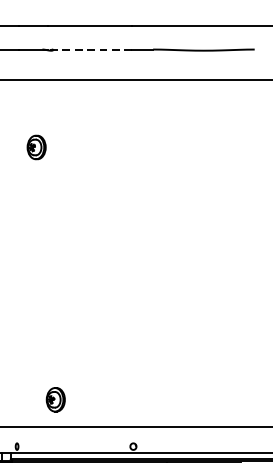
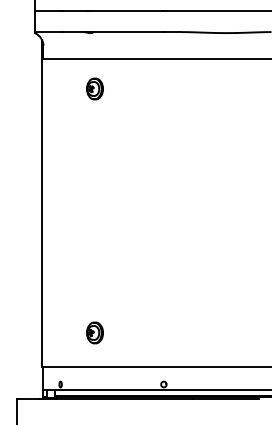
line: (89, 50) -> (124, 32), dashed -> solid
part: (36, 146) -> (94, 88), moved
part: (55, 399) -> (94, 332), moved

